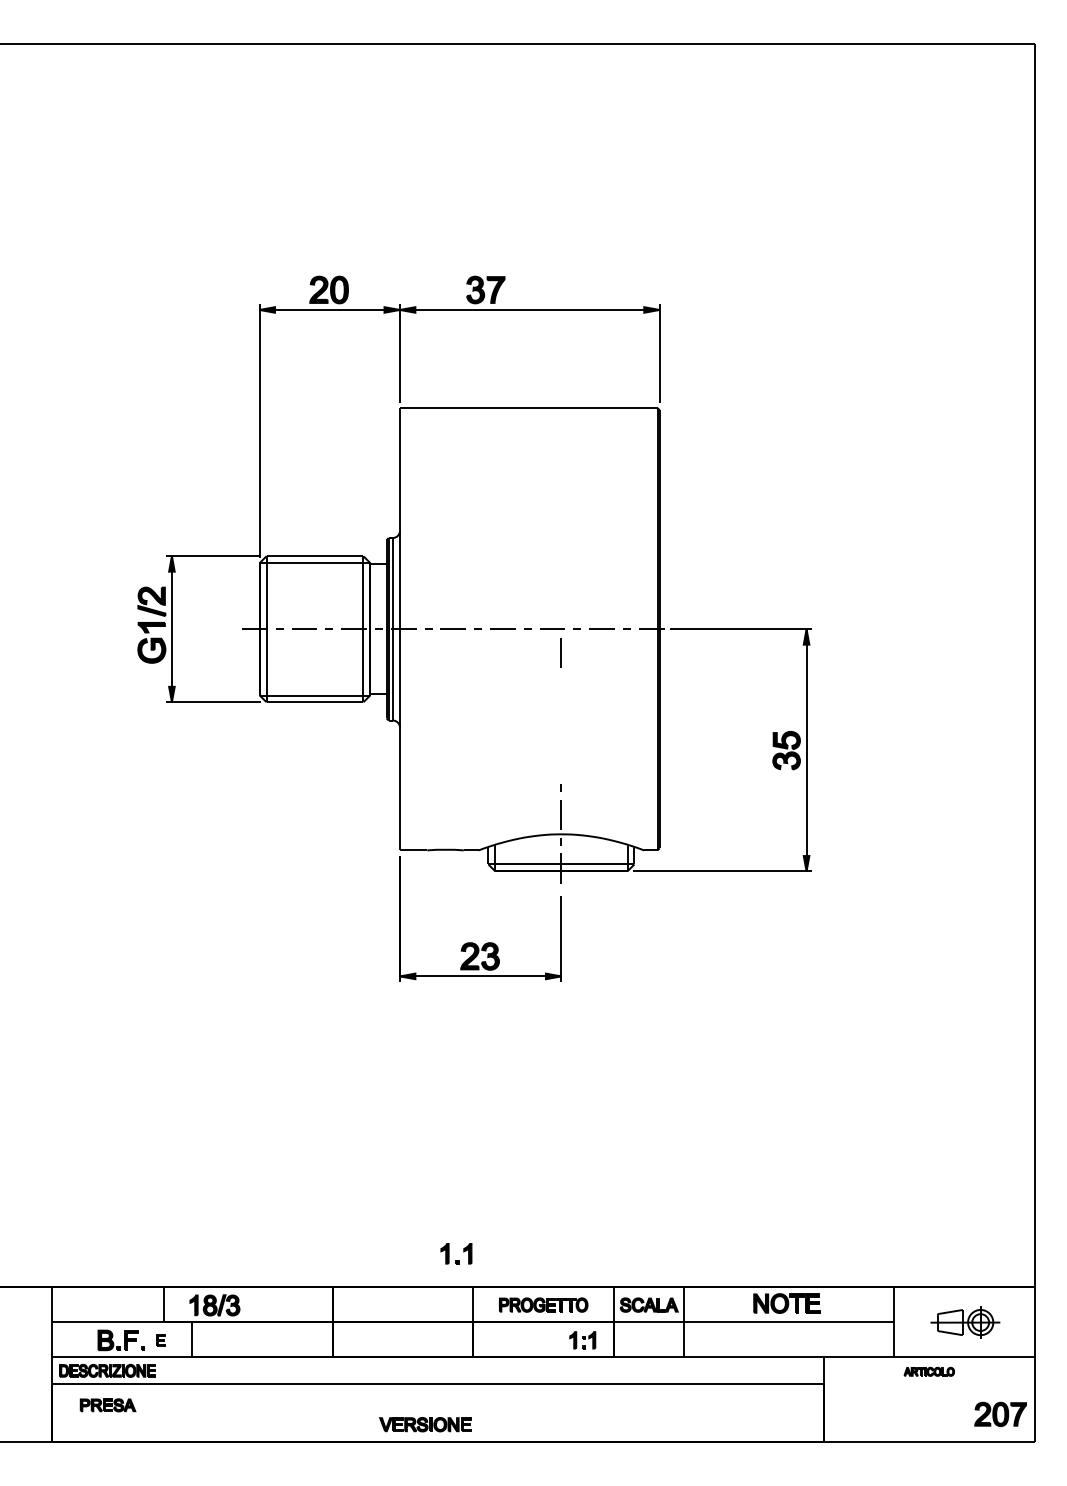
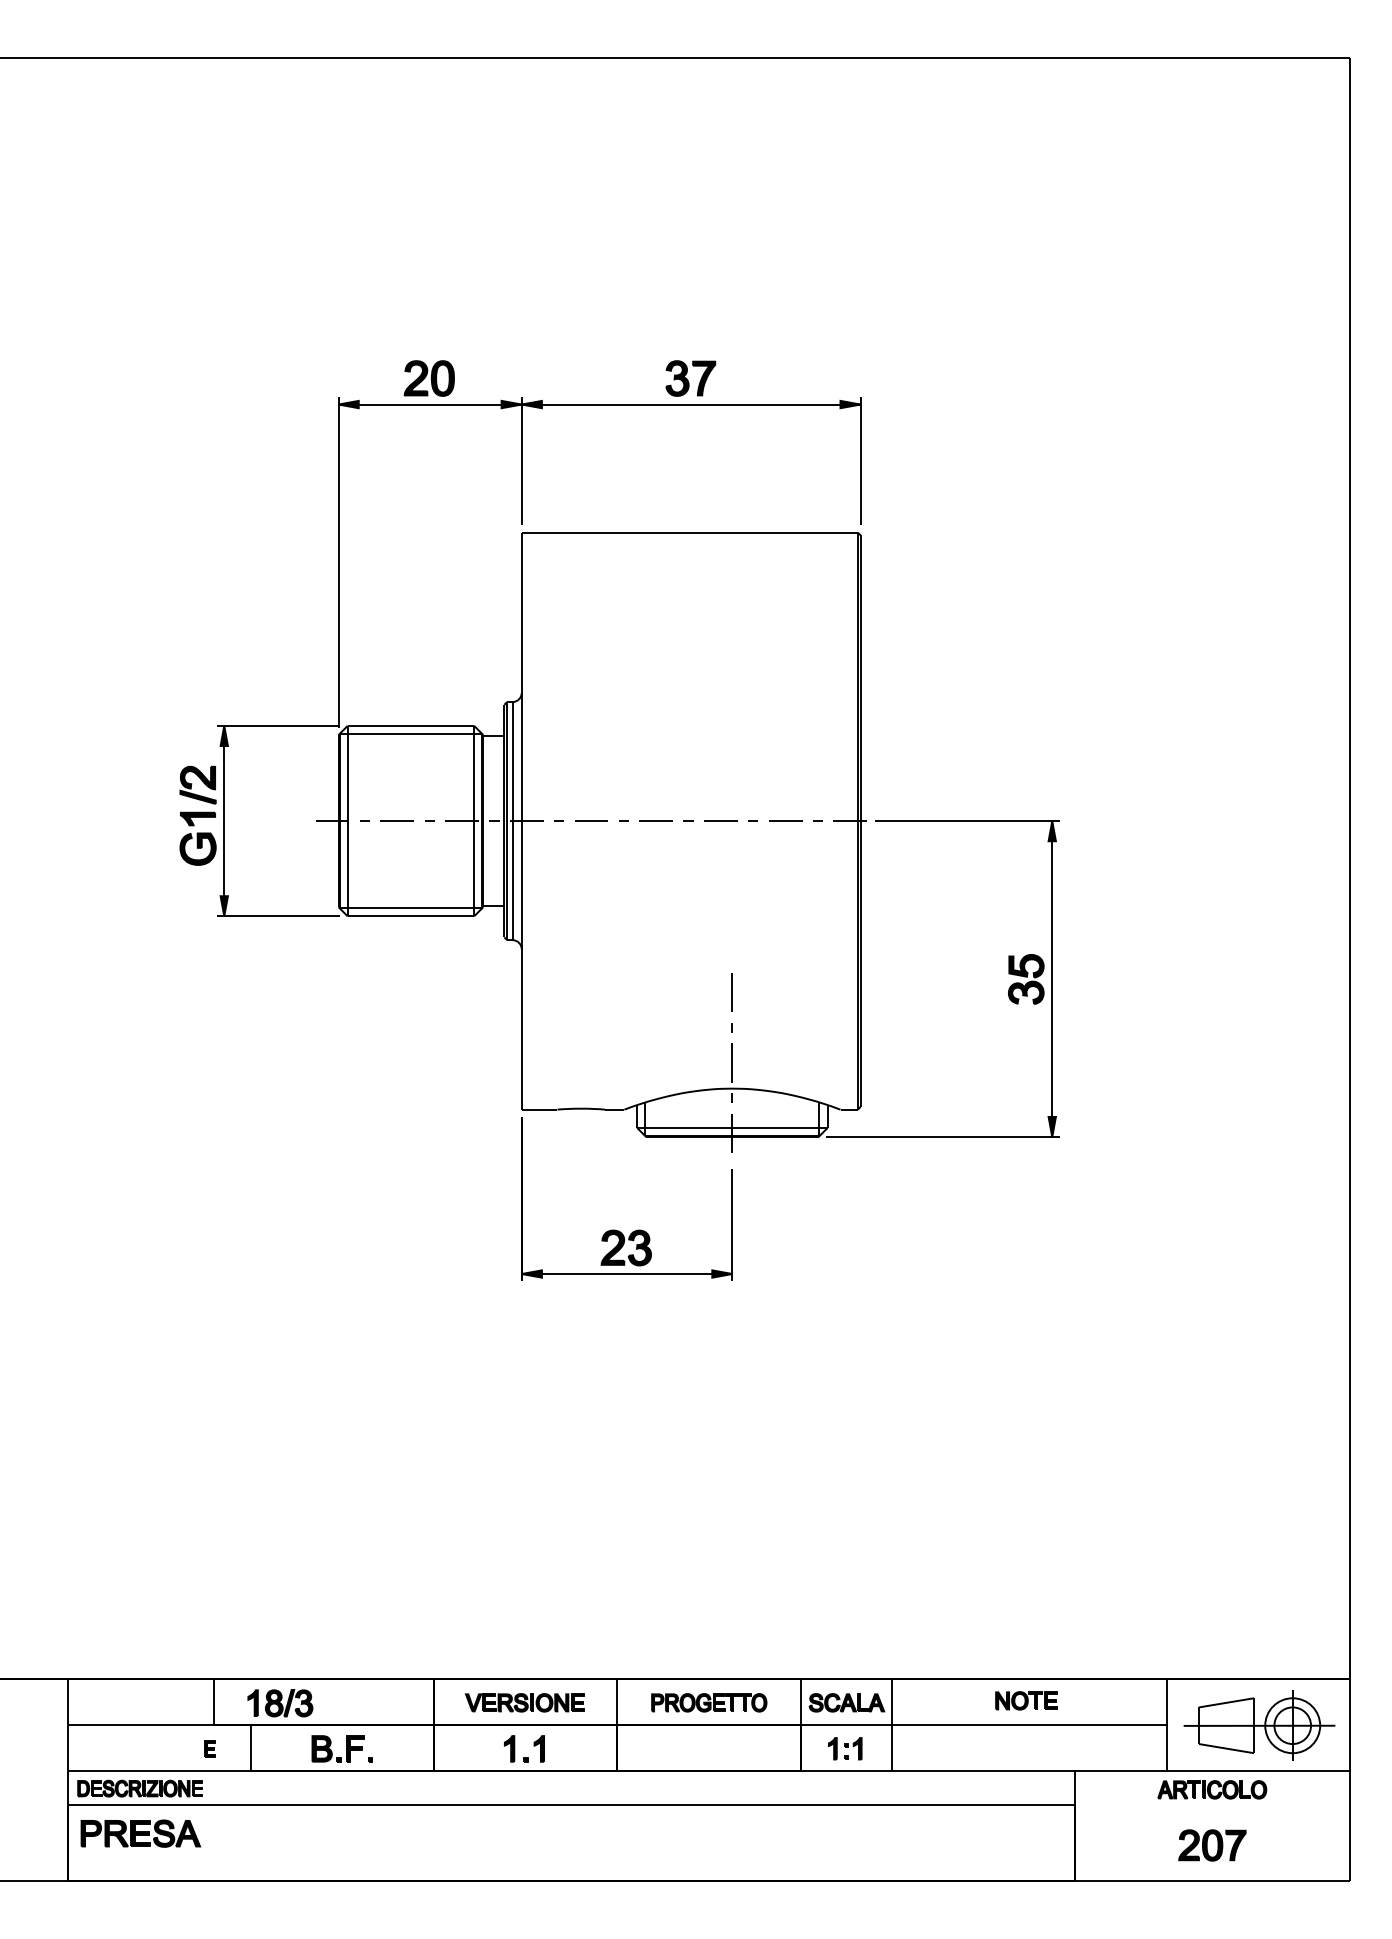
part: (485, 289) -> (690, 378), moved
line: (560, 653) -> (731, 992), moved
part: (449, 1253) -> (515, 1748), moved
part: (786, 1303) -> (1026, 1700), size x0.71
part: (965, 1322) -> (1259, 1725), size x1.67
part: (120, 1340) -> (341, 1748), moved
part: (582, 1340) -> (845, 1748), moved
part: (929, 1371) -> (1212, 1789), size x1.67
part: (107, 1405) -> (140, 1833), size x1.67
part: (1000, 1414) -> (1212, 1845), moved
part: (425, 1424) -> (524, 1702), moved

